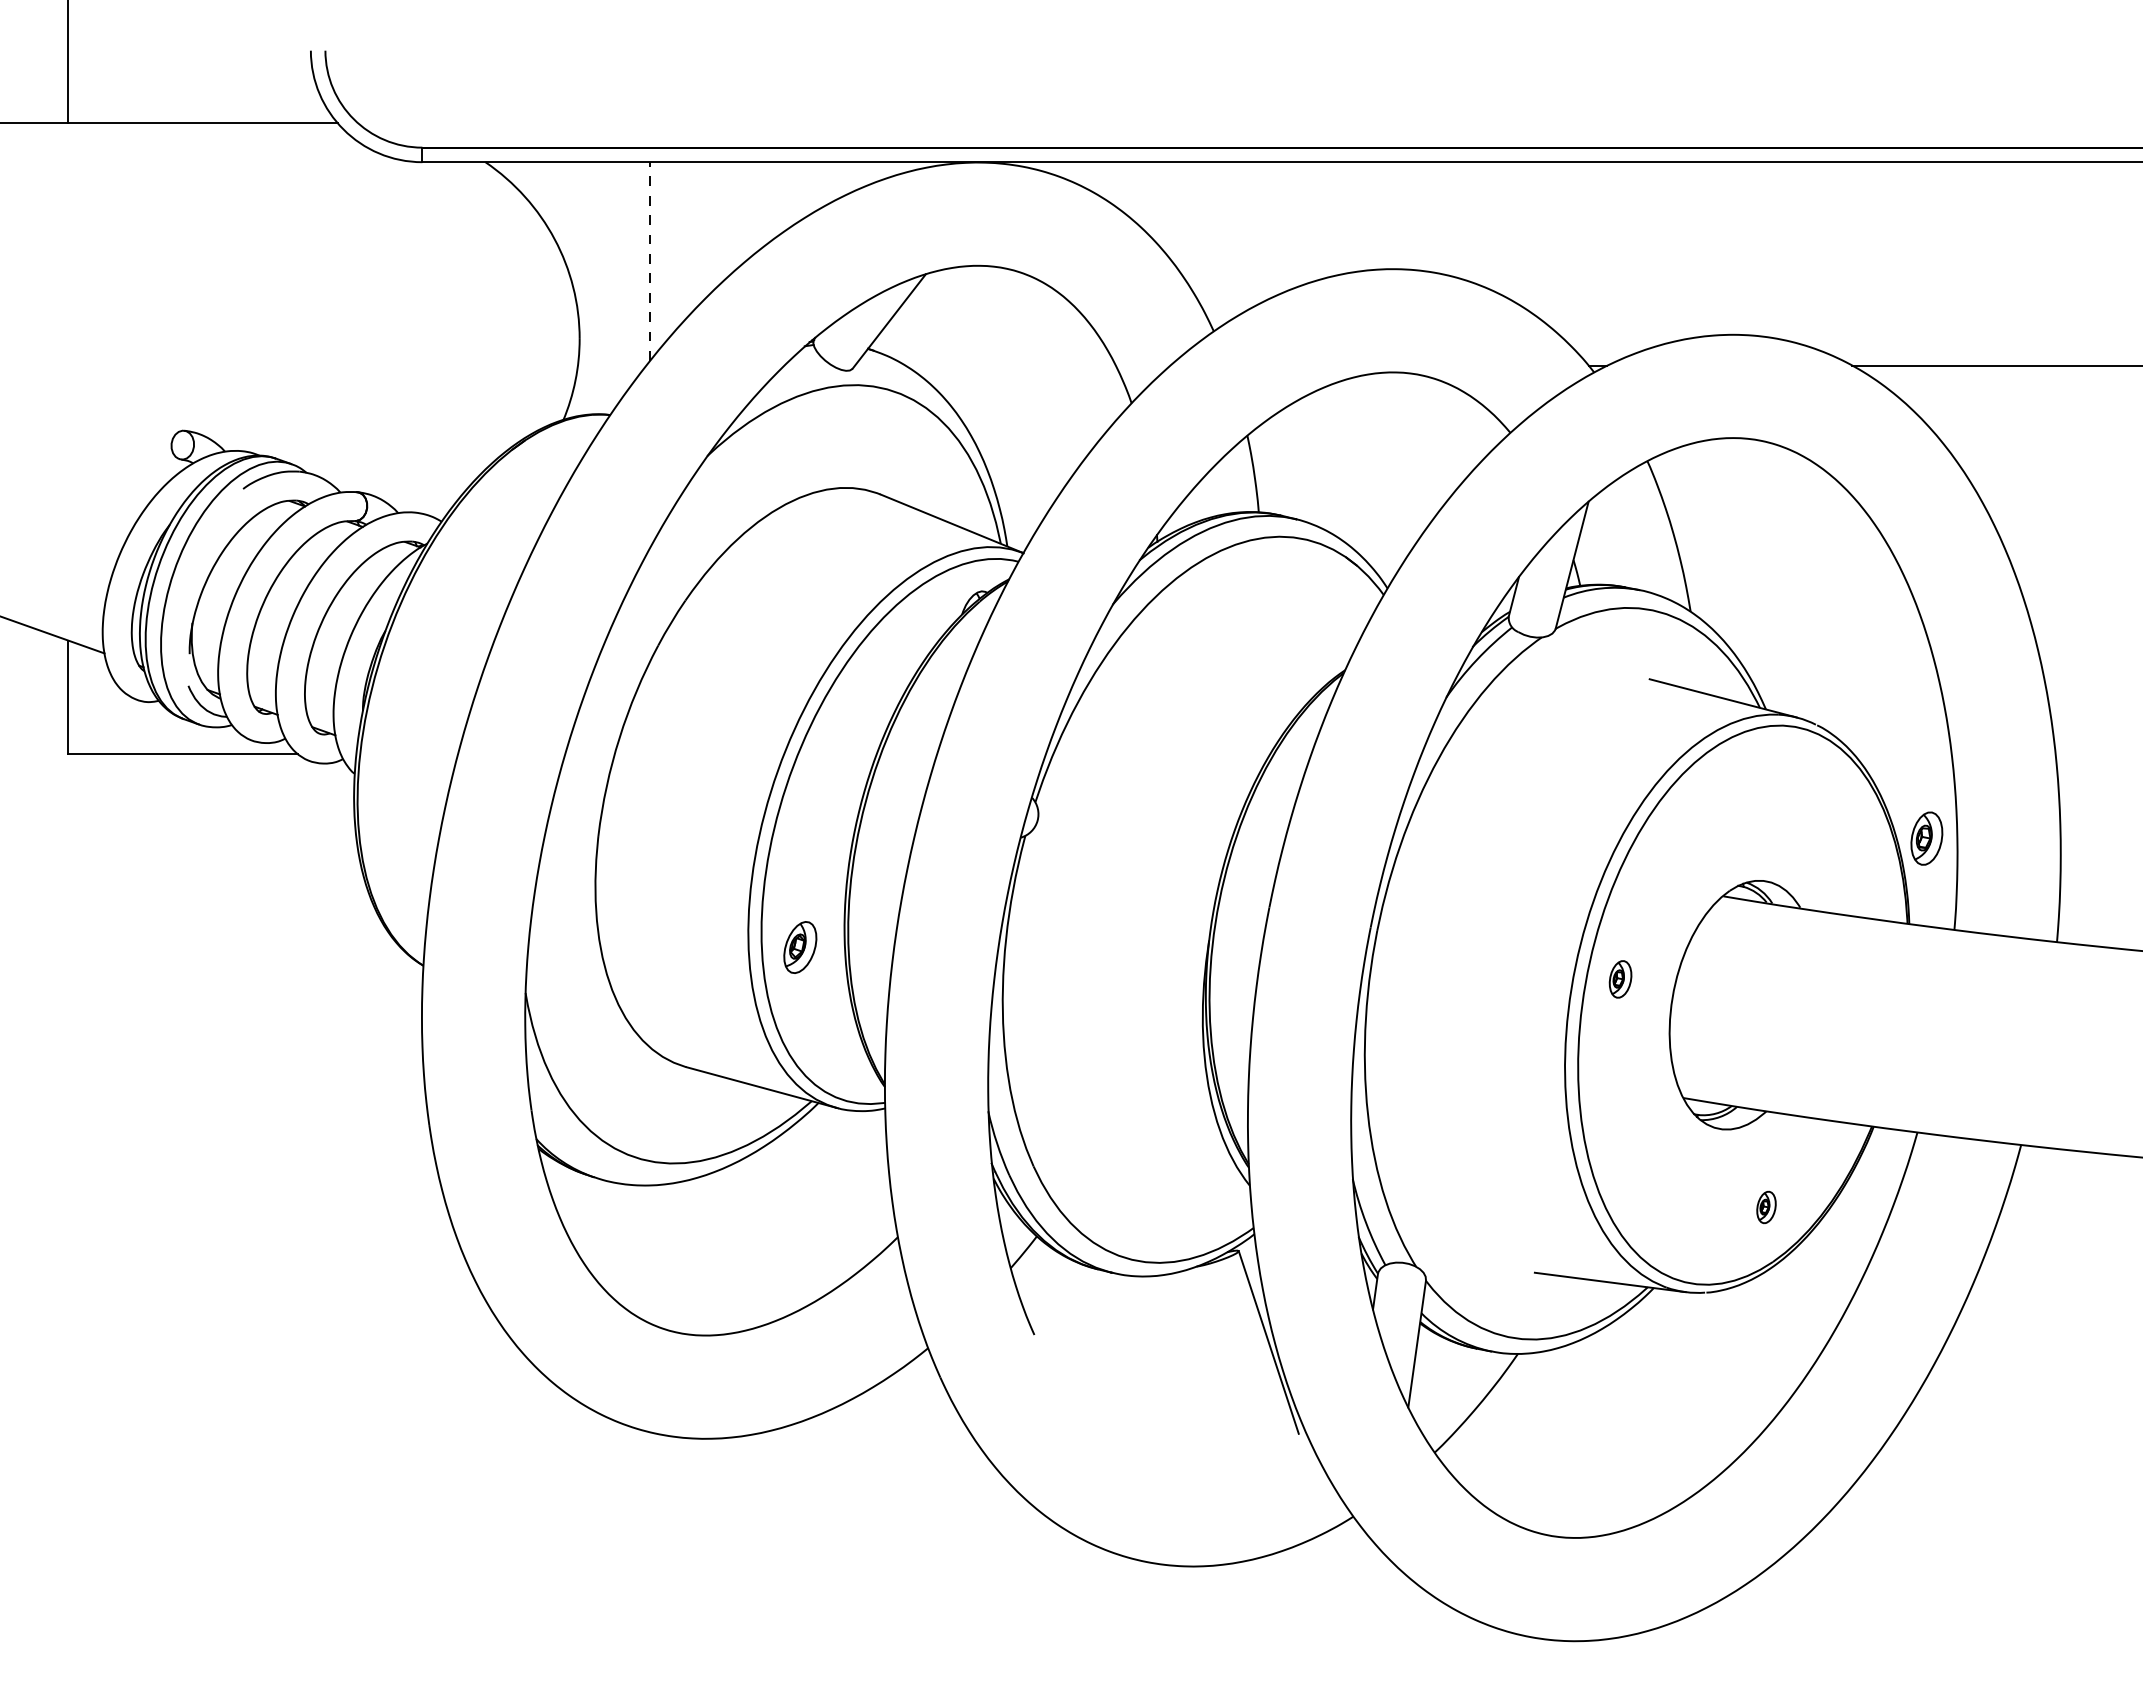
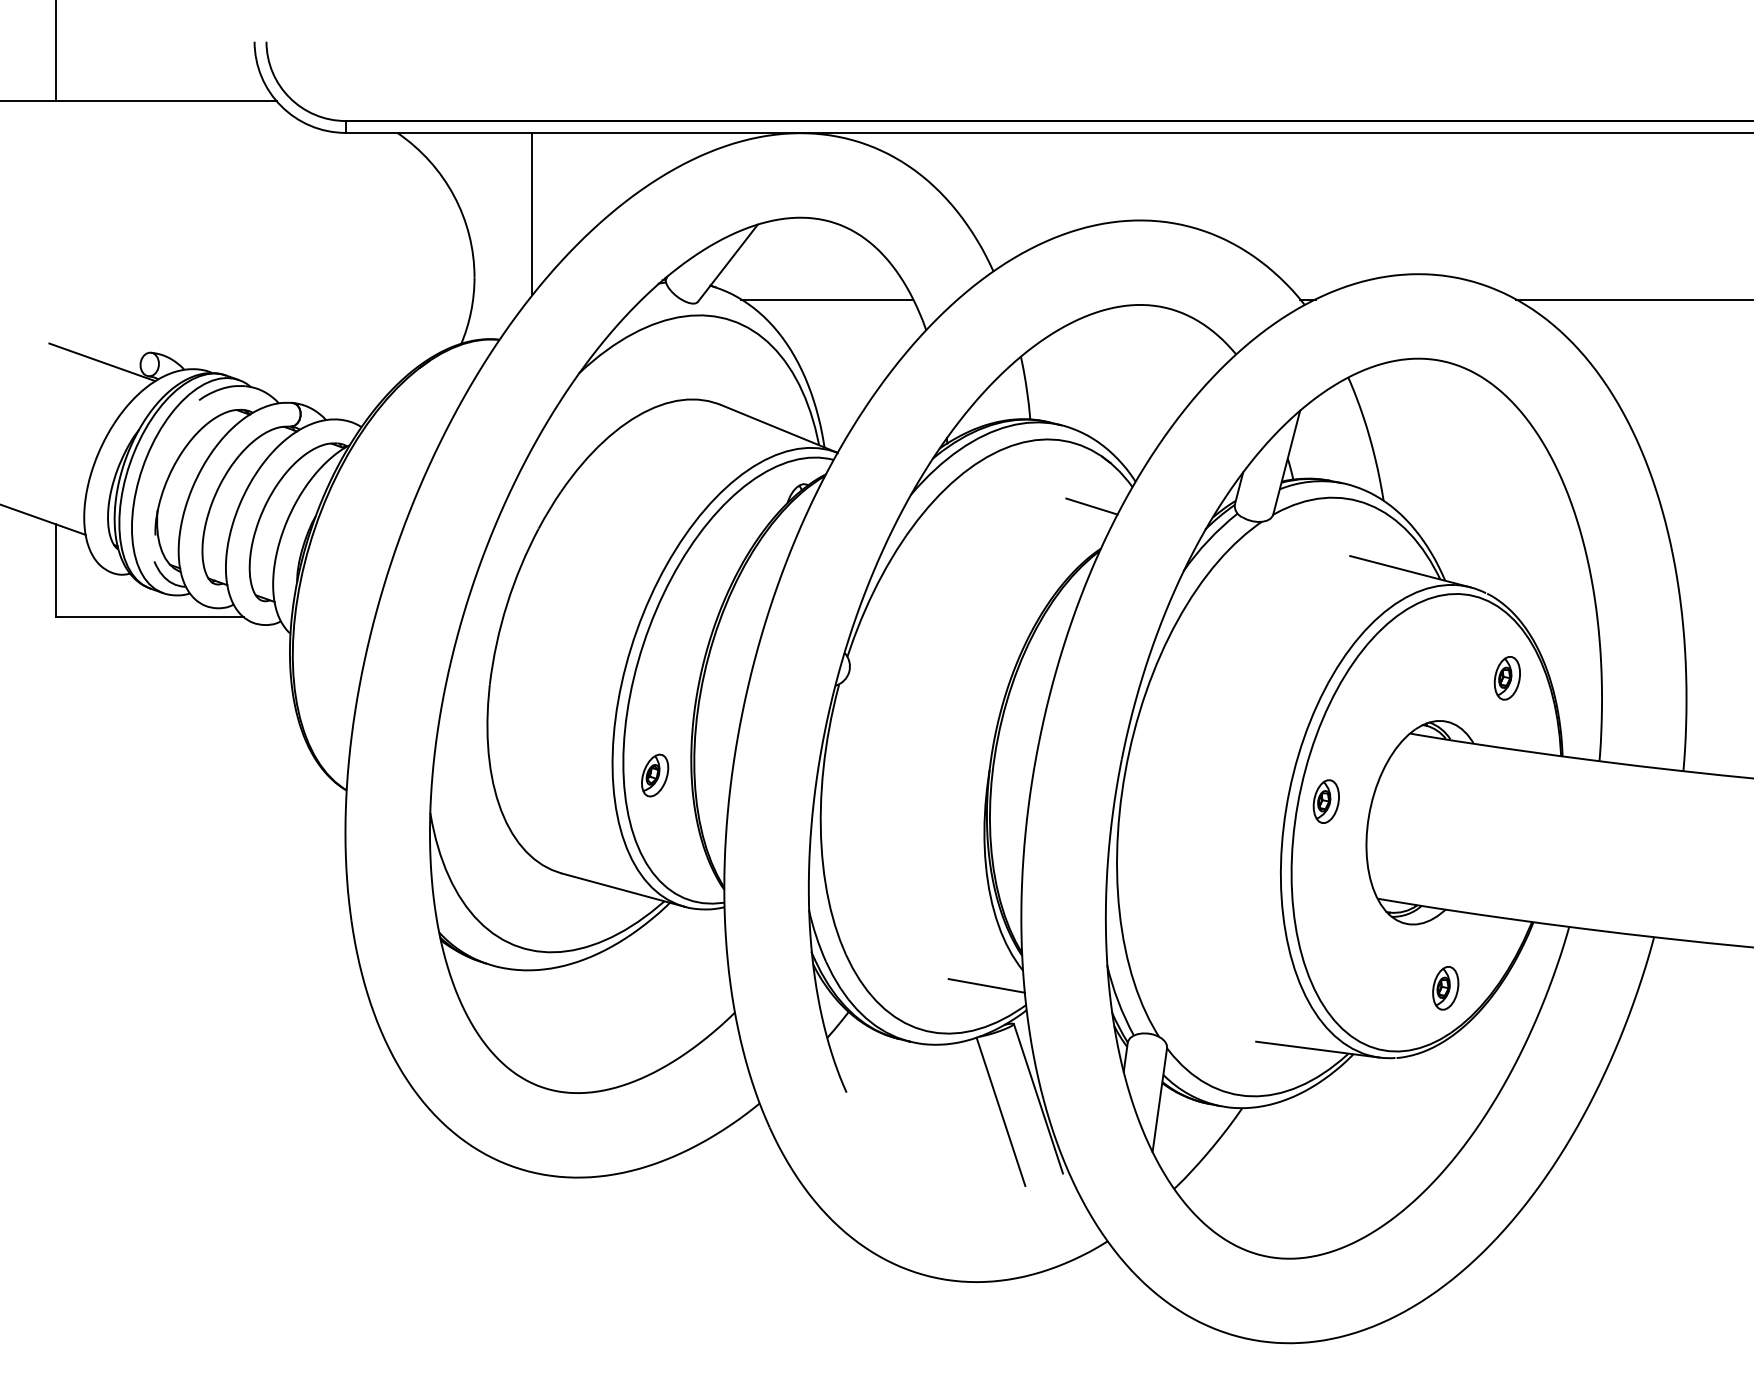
line: (650, 260) -> (532, 213), dashed -> solid
line: (1010, 365) -> (827, 299), added
line: (124, 442) -> (102, 362), added
line: (1333, 618) -> (1091, 506), added
part: (1926, 838) -> (1507, 678), moved
part: (1620, 979) -> (1326, 801), size x1.43
line: (1205, 1204) -> (986, 985), added
part: (1766, 1207) -> (1445, 988), size x1.67
line: (1222, 1358) -> (1000, 1111), added

